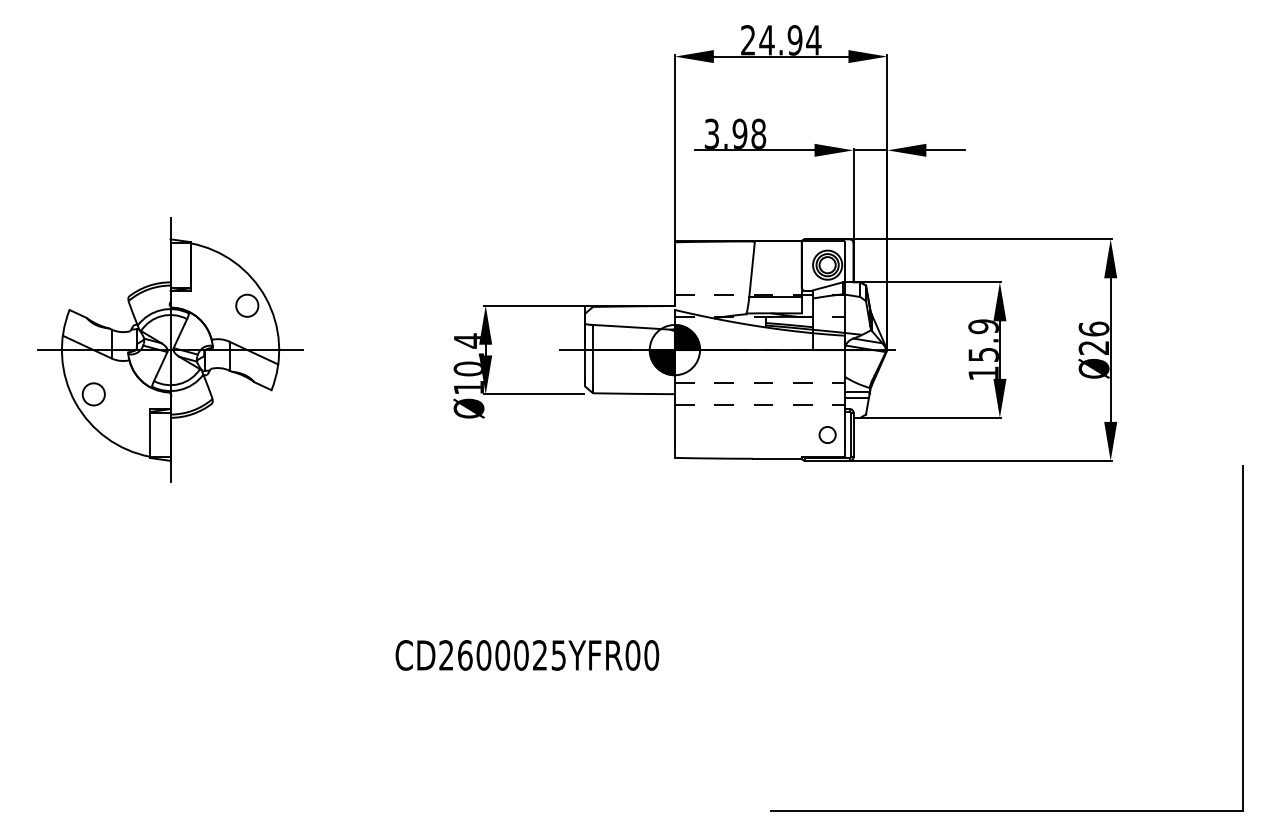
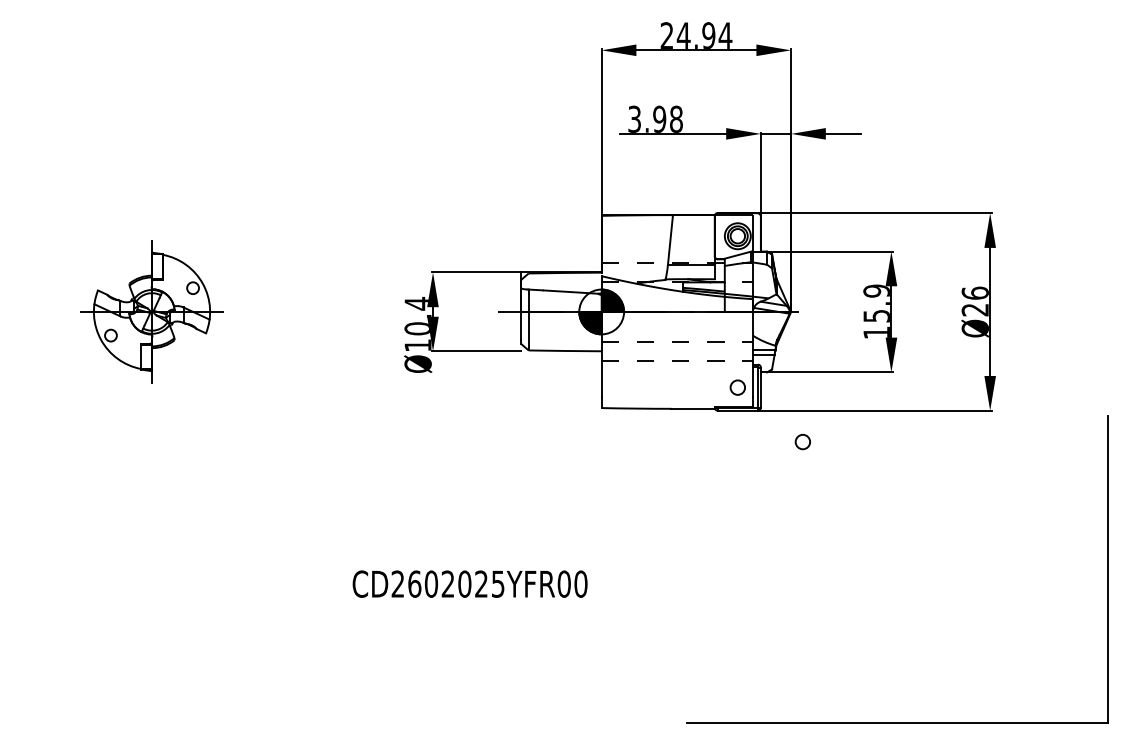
part: (170, 349) -> (151, 311), size x0.6
circle: (900, 495) -> (802, 441), added
text: (502, 655) -> (447, 584), CD2600025YFR00 -> CD2602025YFR00

